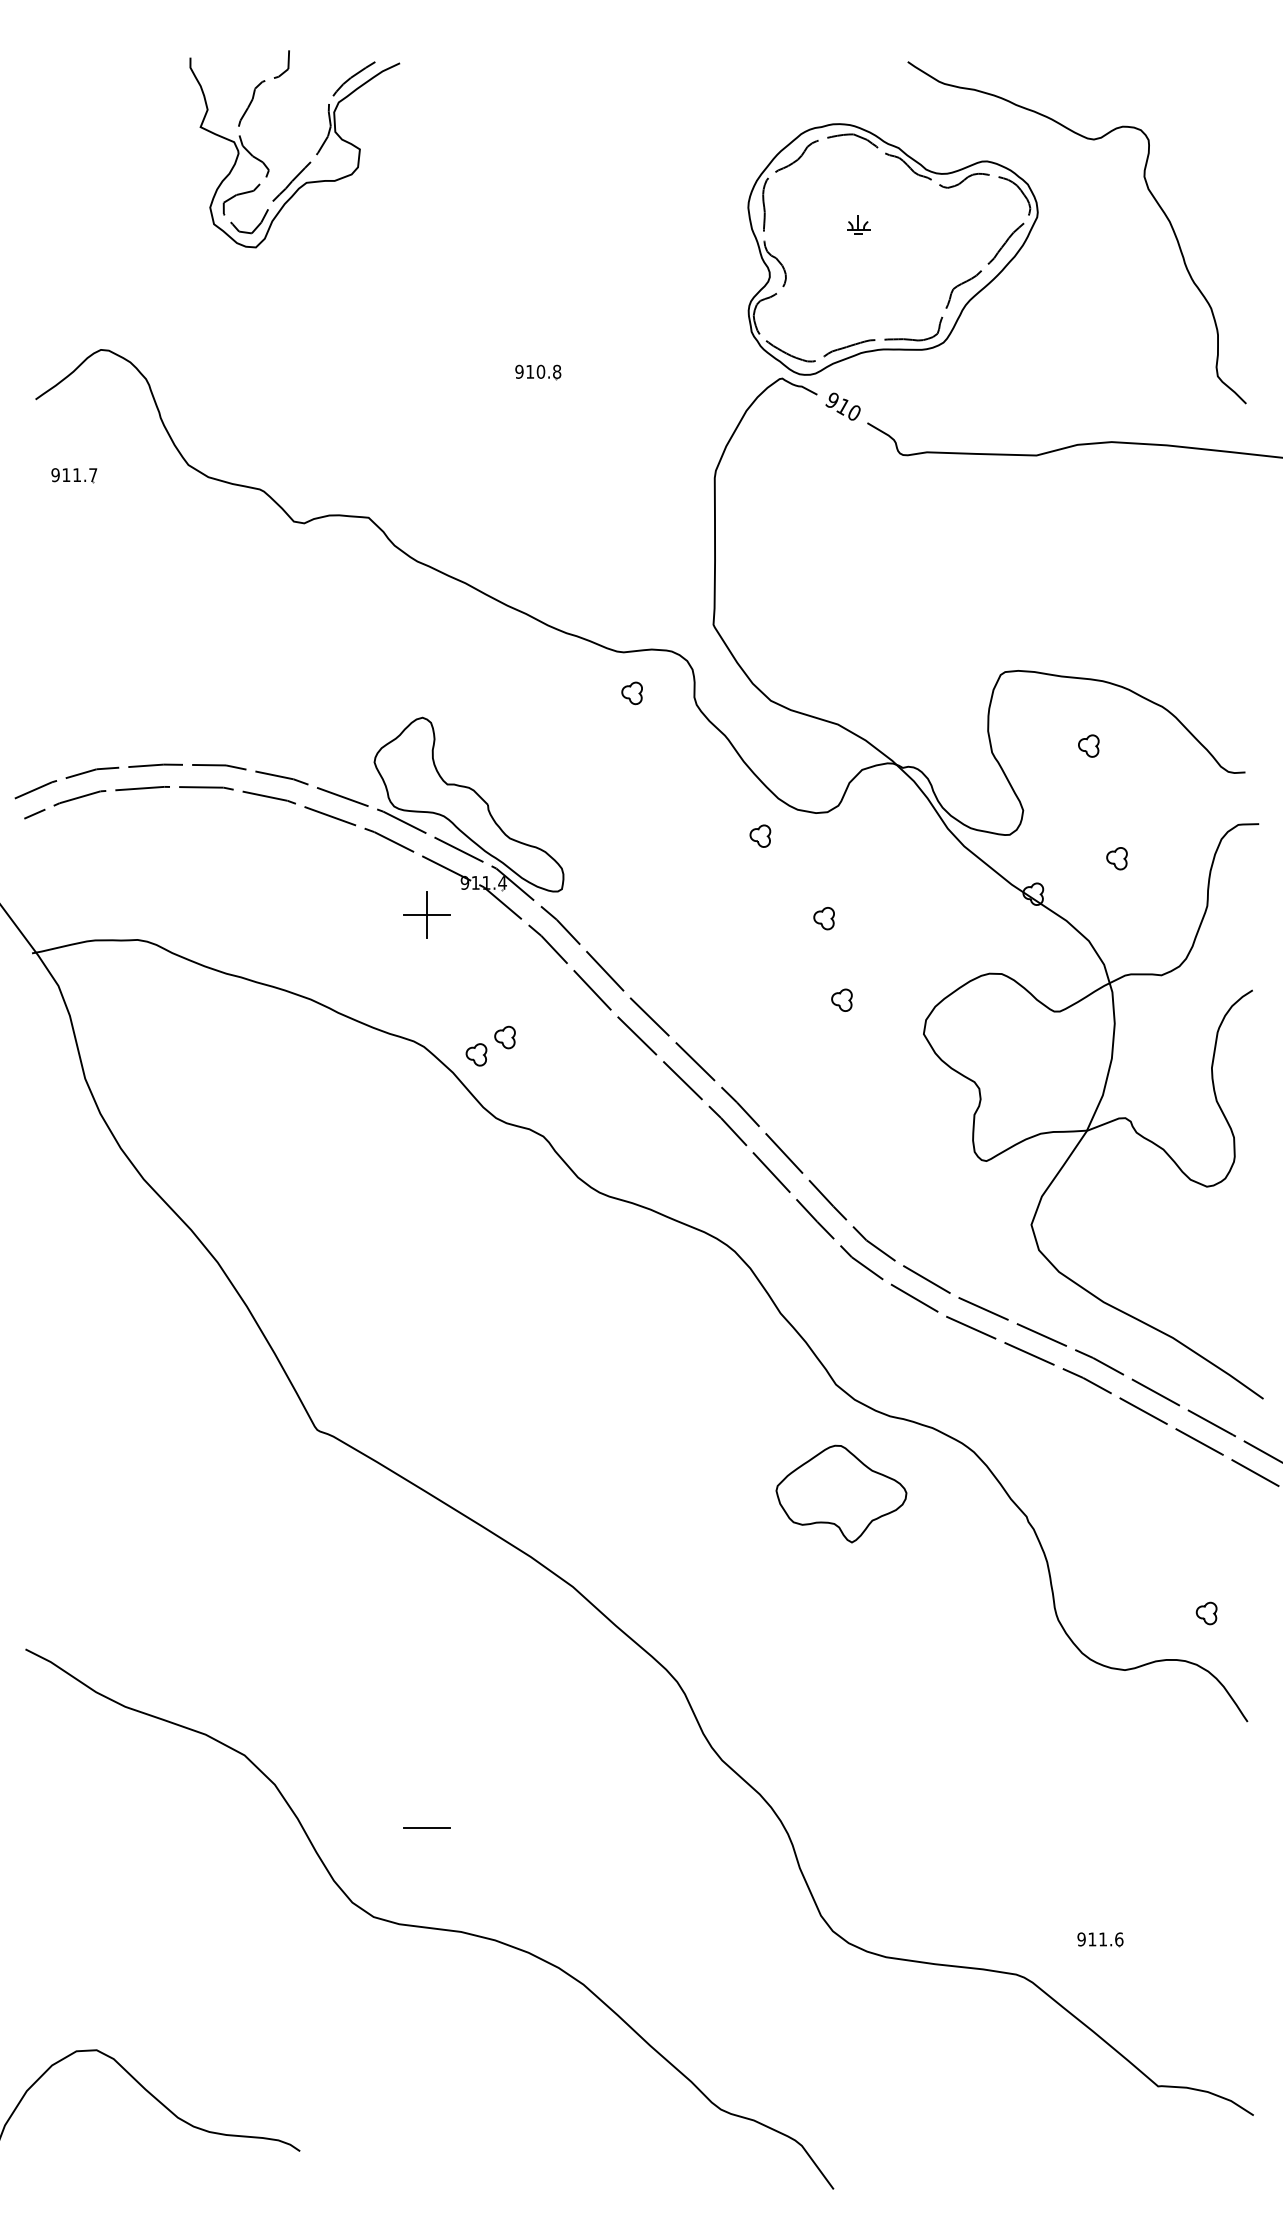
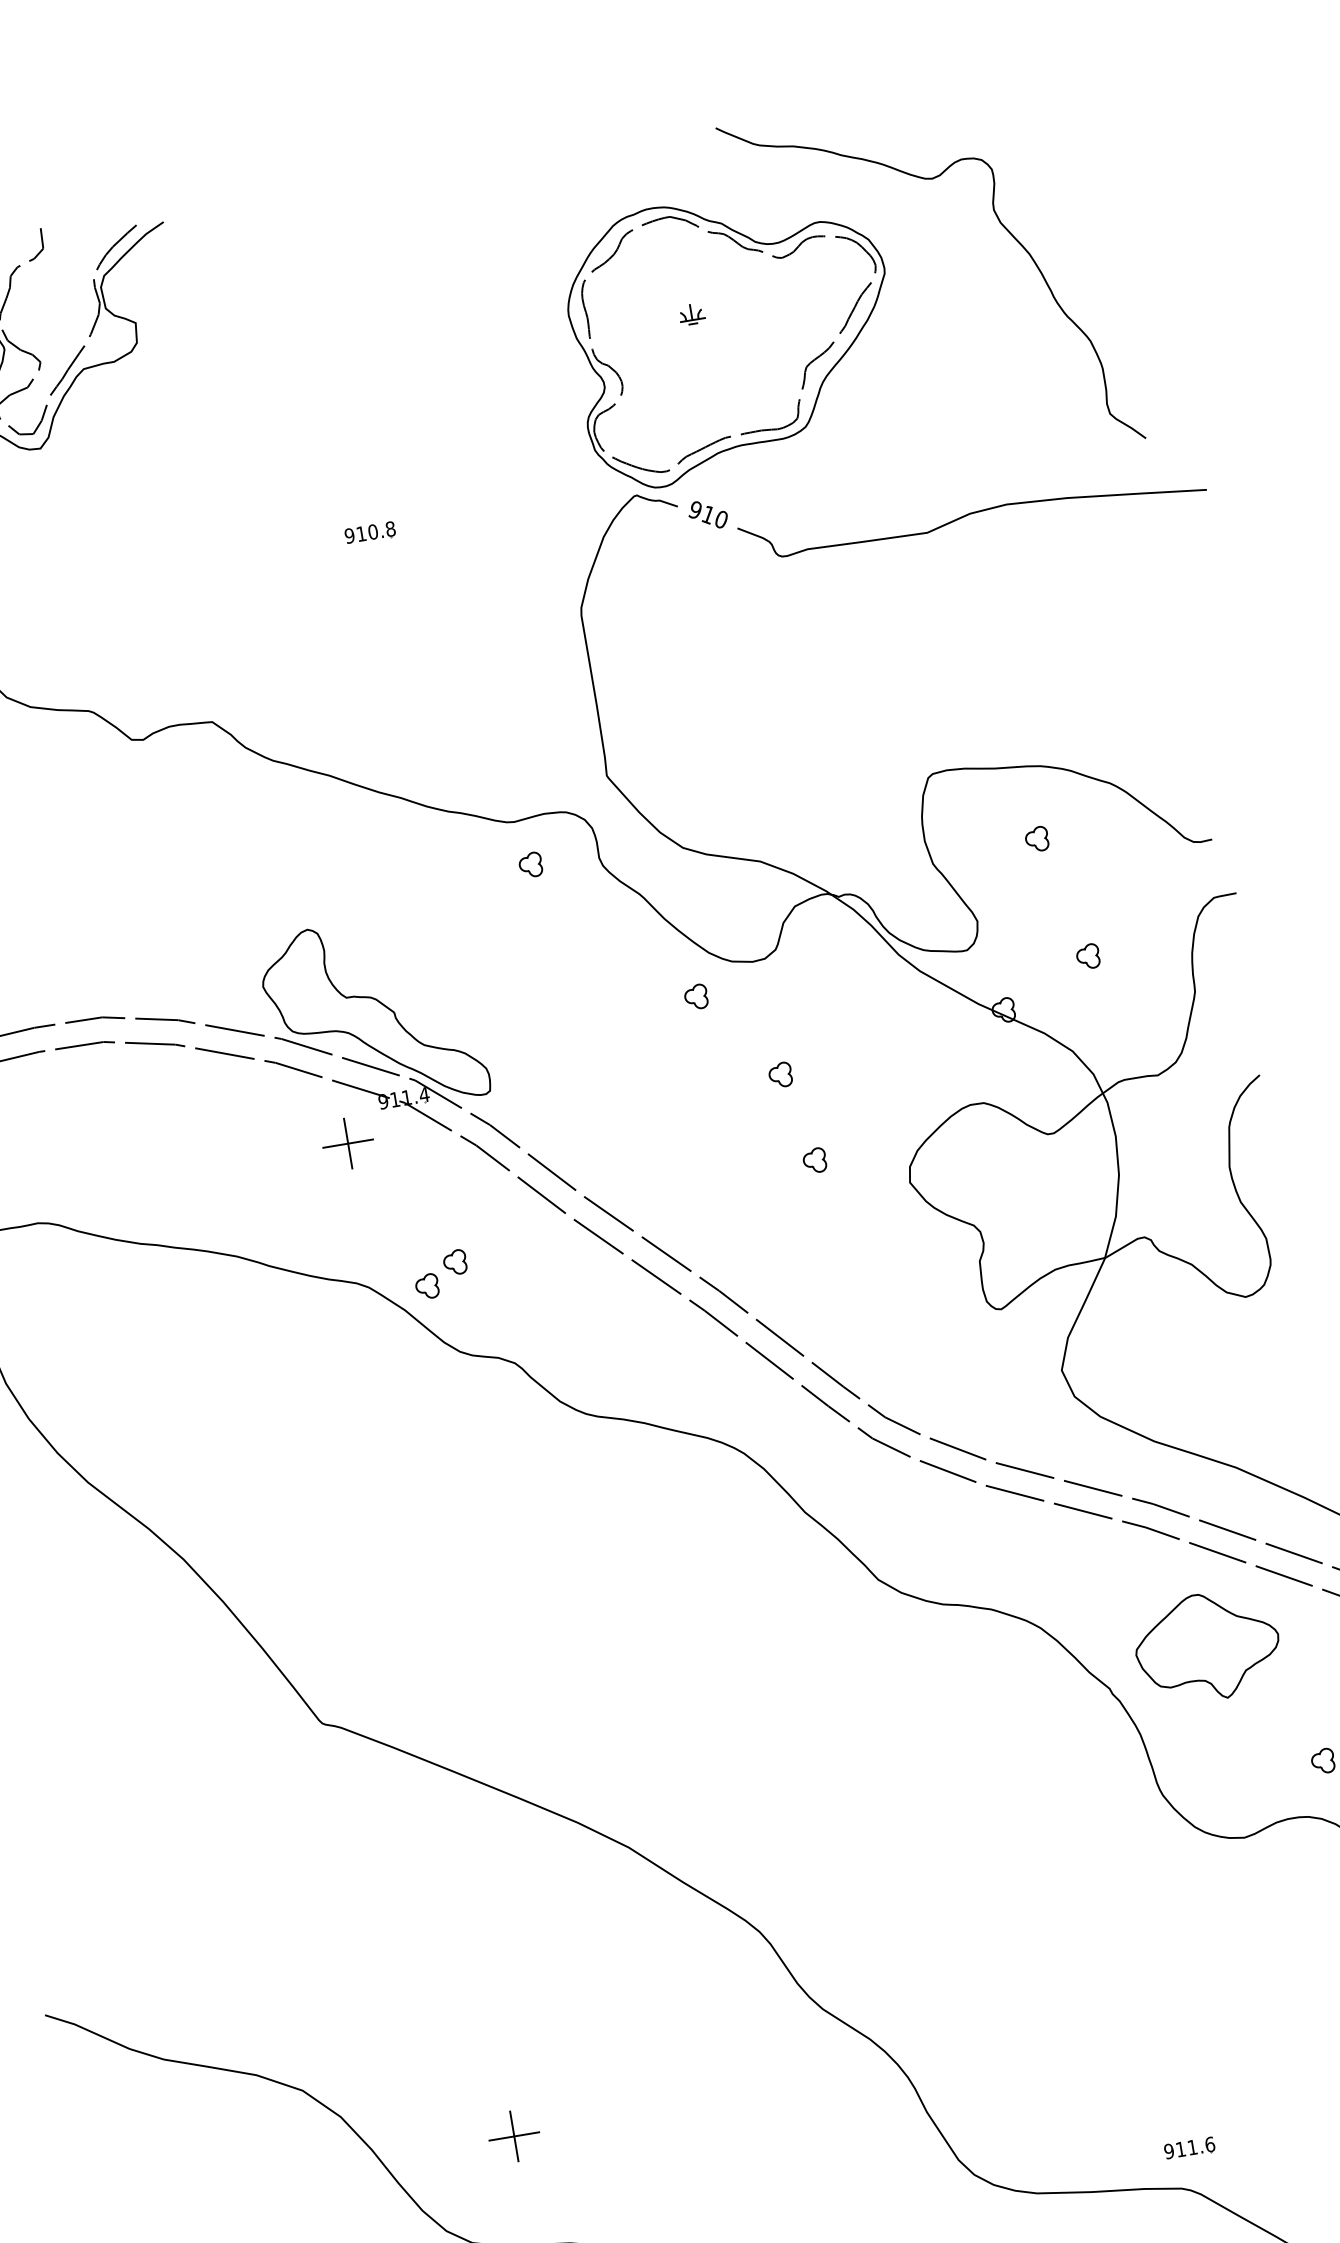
part: (841, 1493) -> (1207, 1646), moved
line: (427, 1827) -> (514, 2135), added
part: (1100, 1939) -> (1189, 2148), moved

